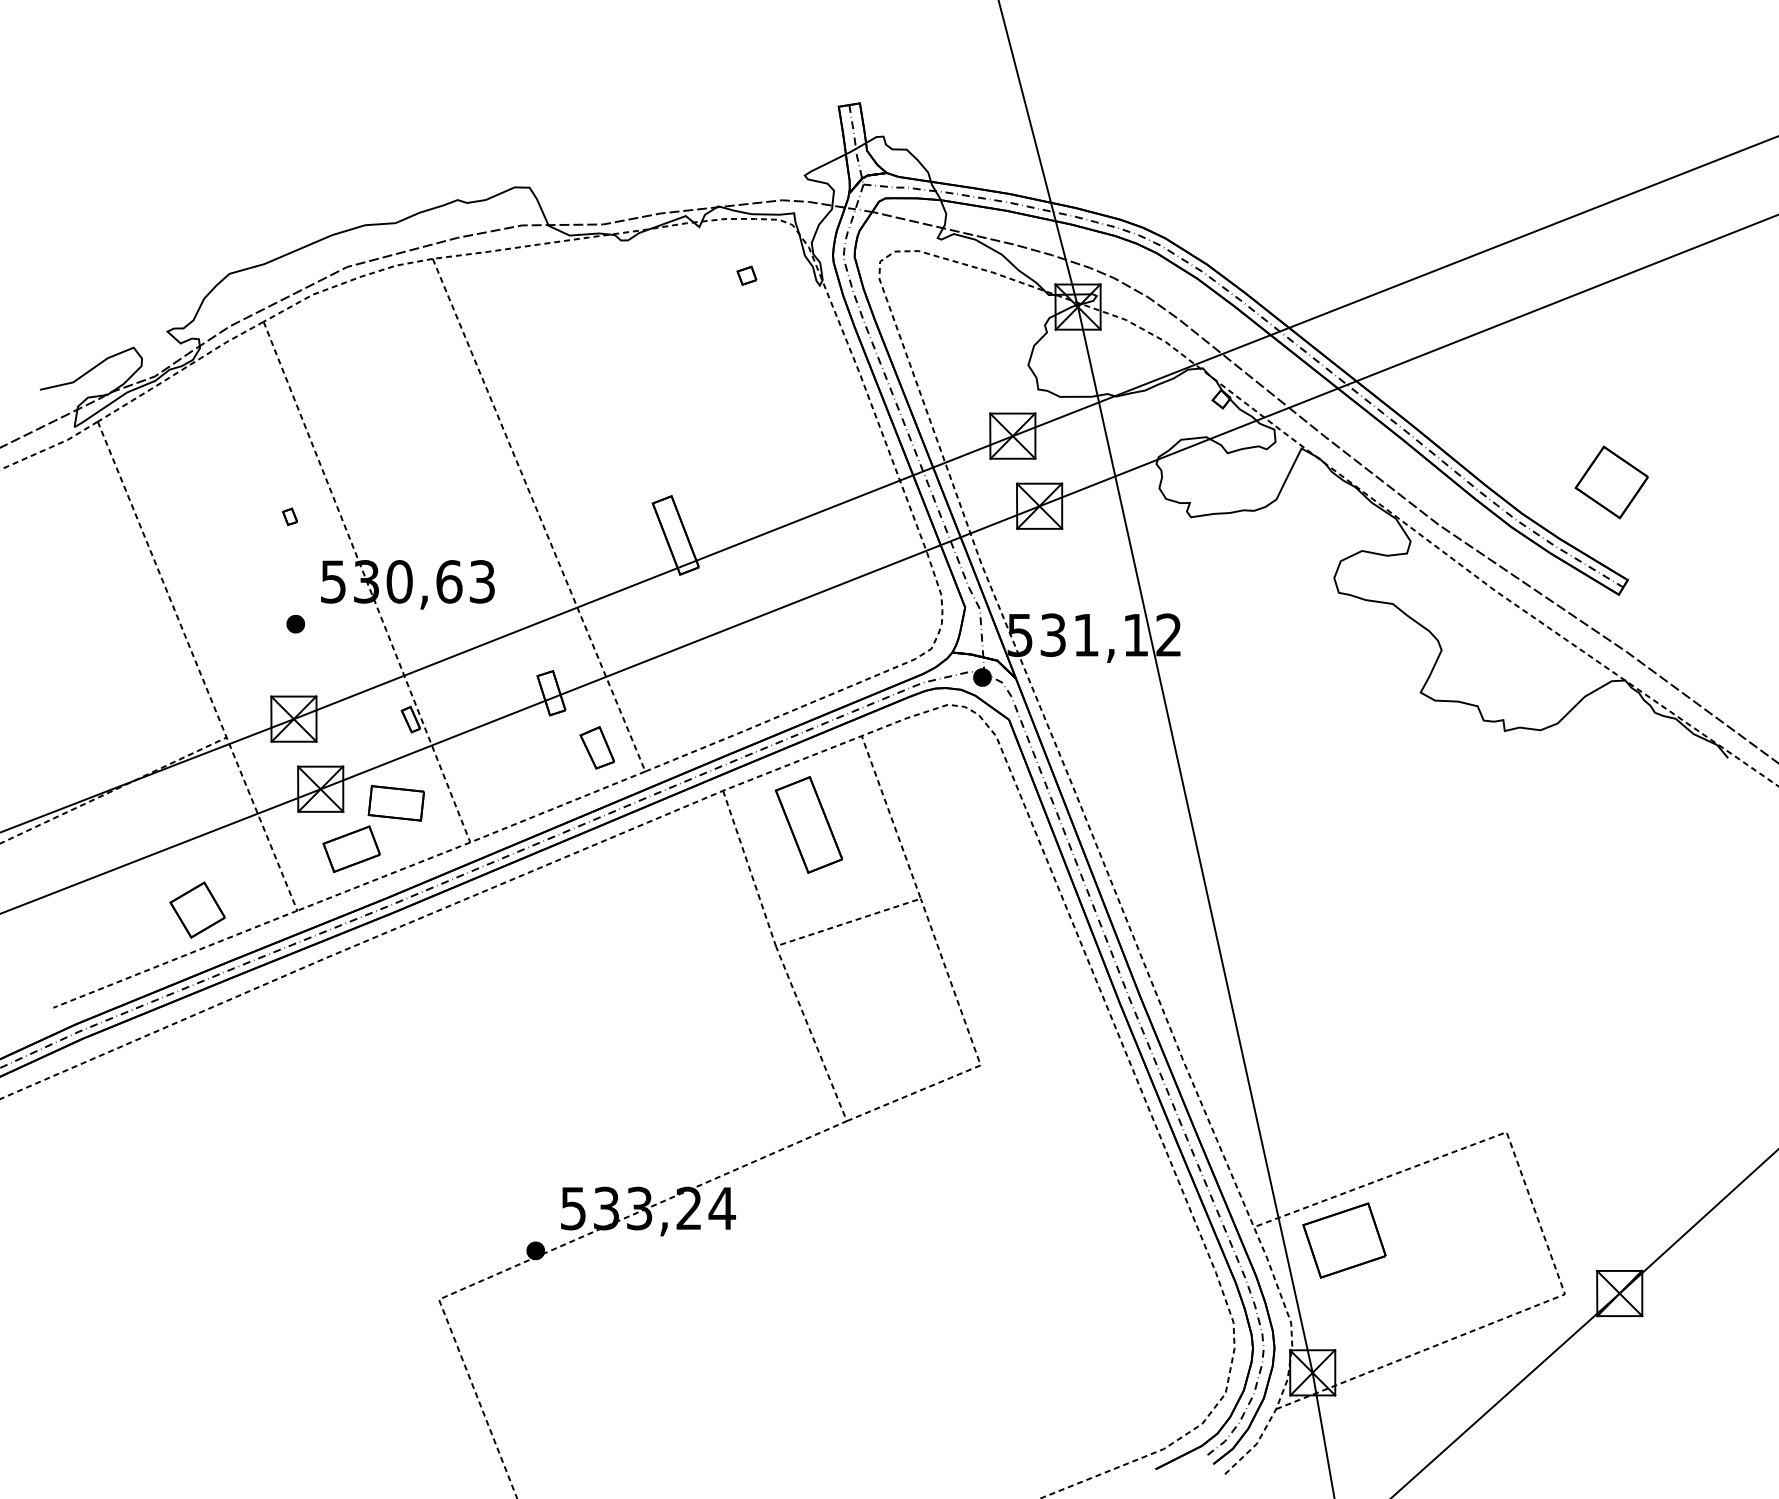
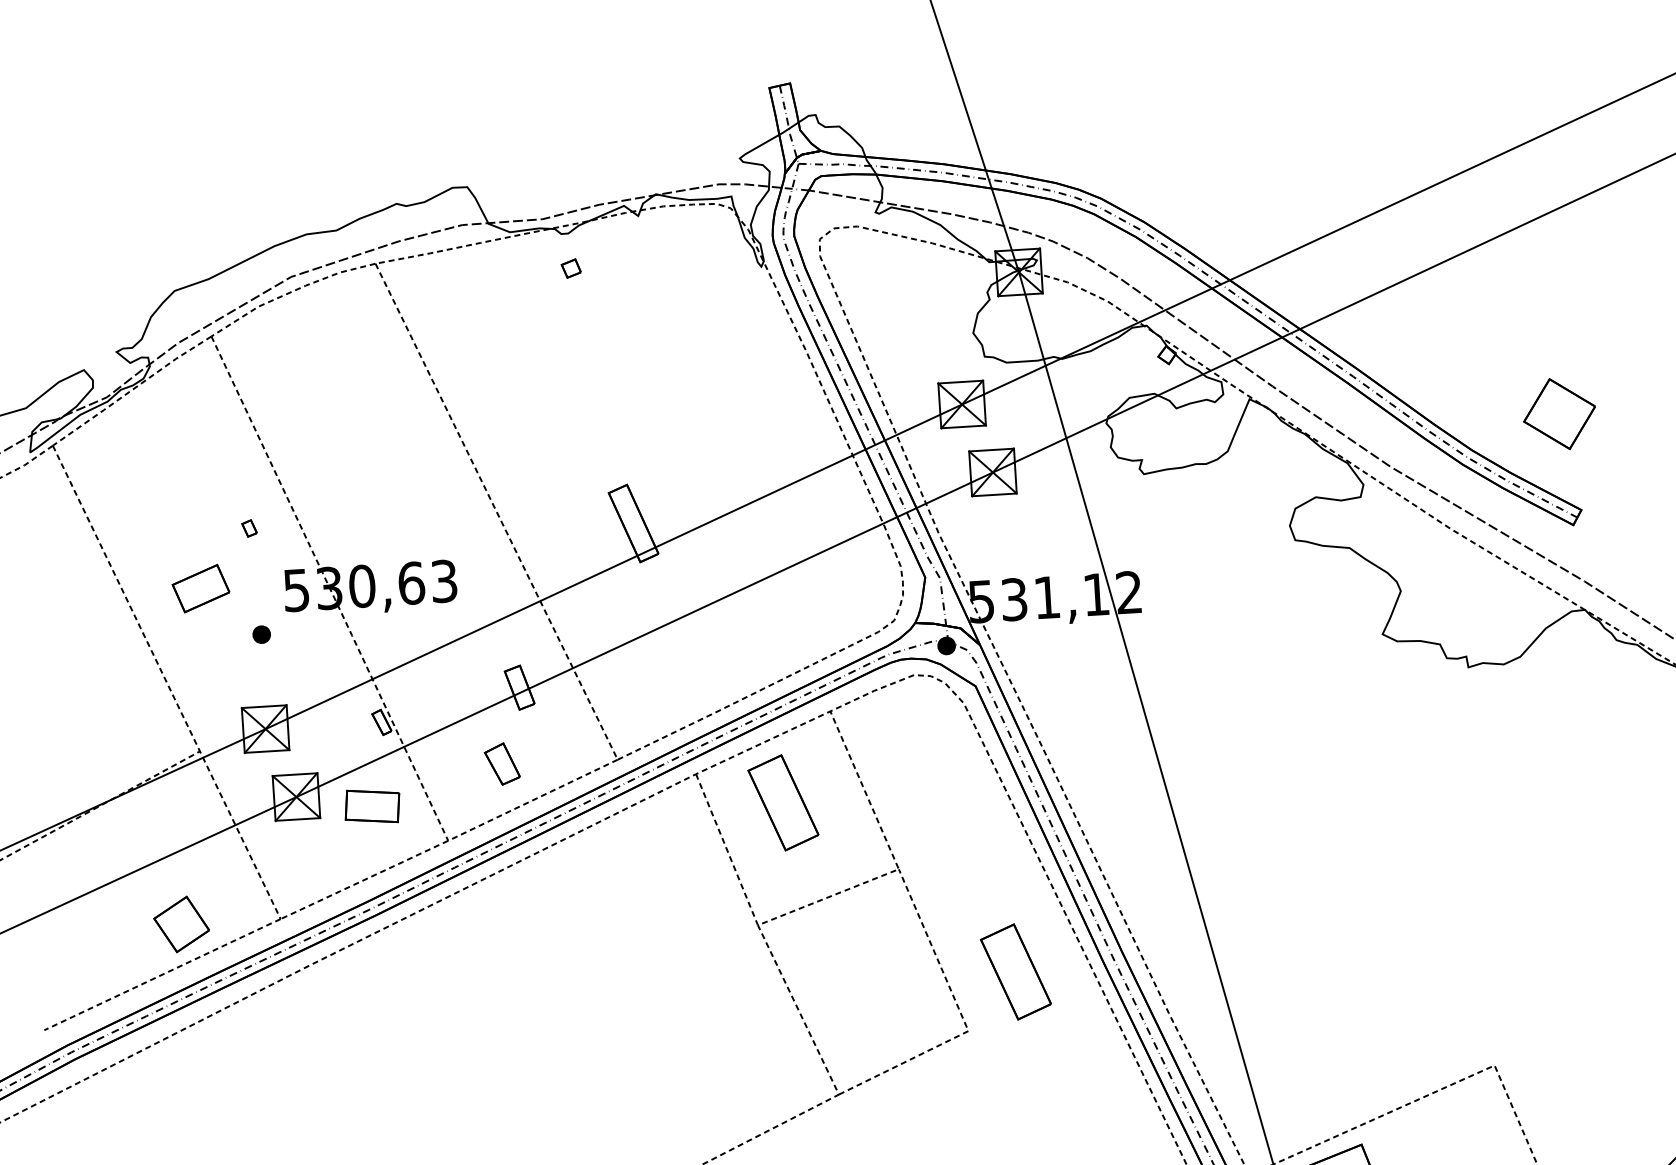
part: (746, 275) -> (570, 268), moved
part: (596, 747) -> (501, 763), moved
part: (351, 848) -> (200, 587), moved
part: (1031, 1008) -> (1015, 971), added

